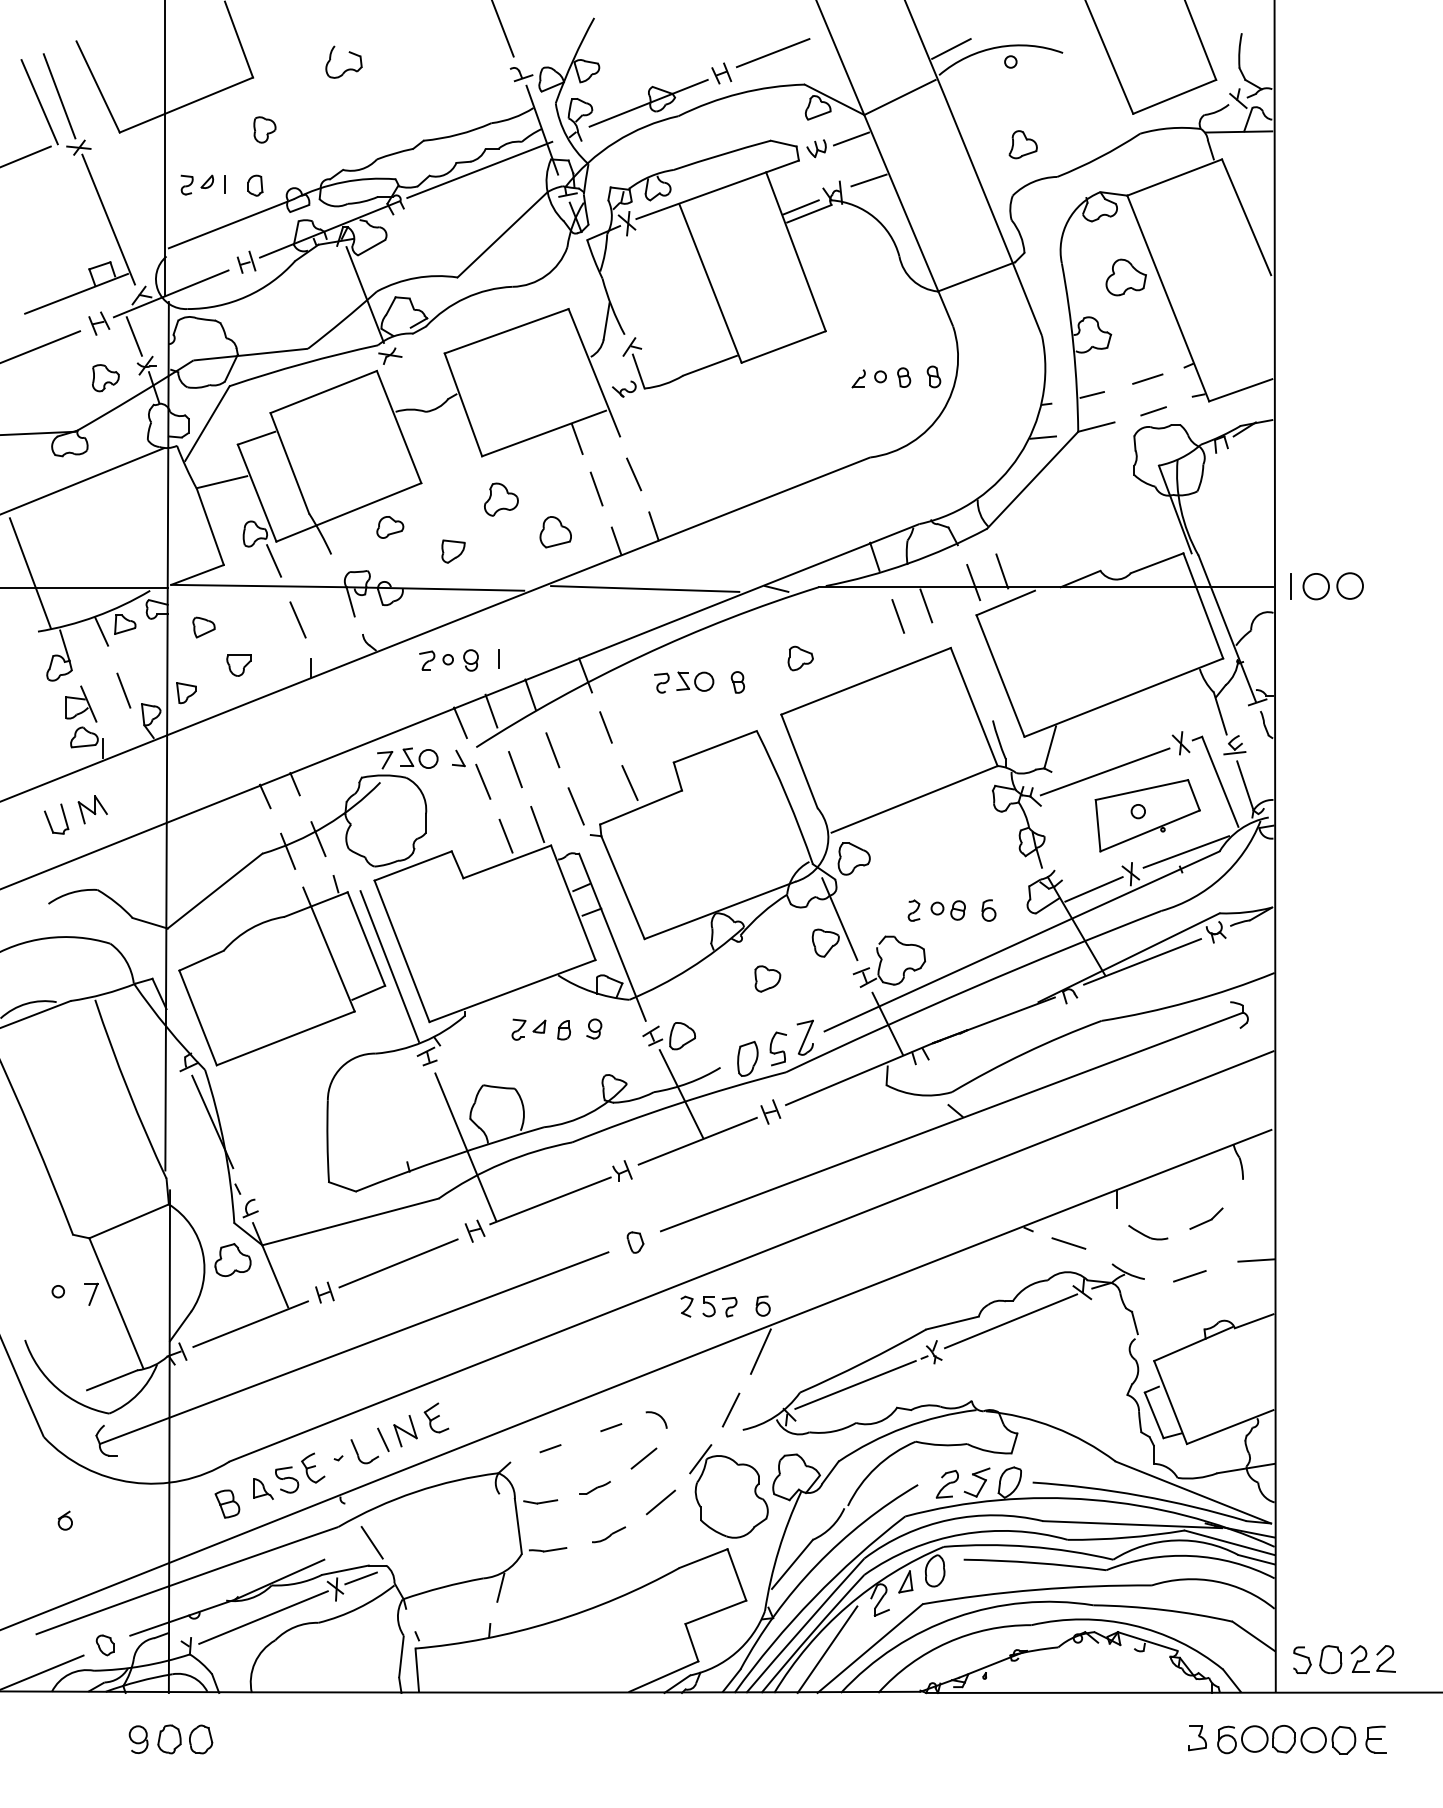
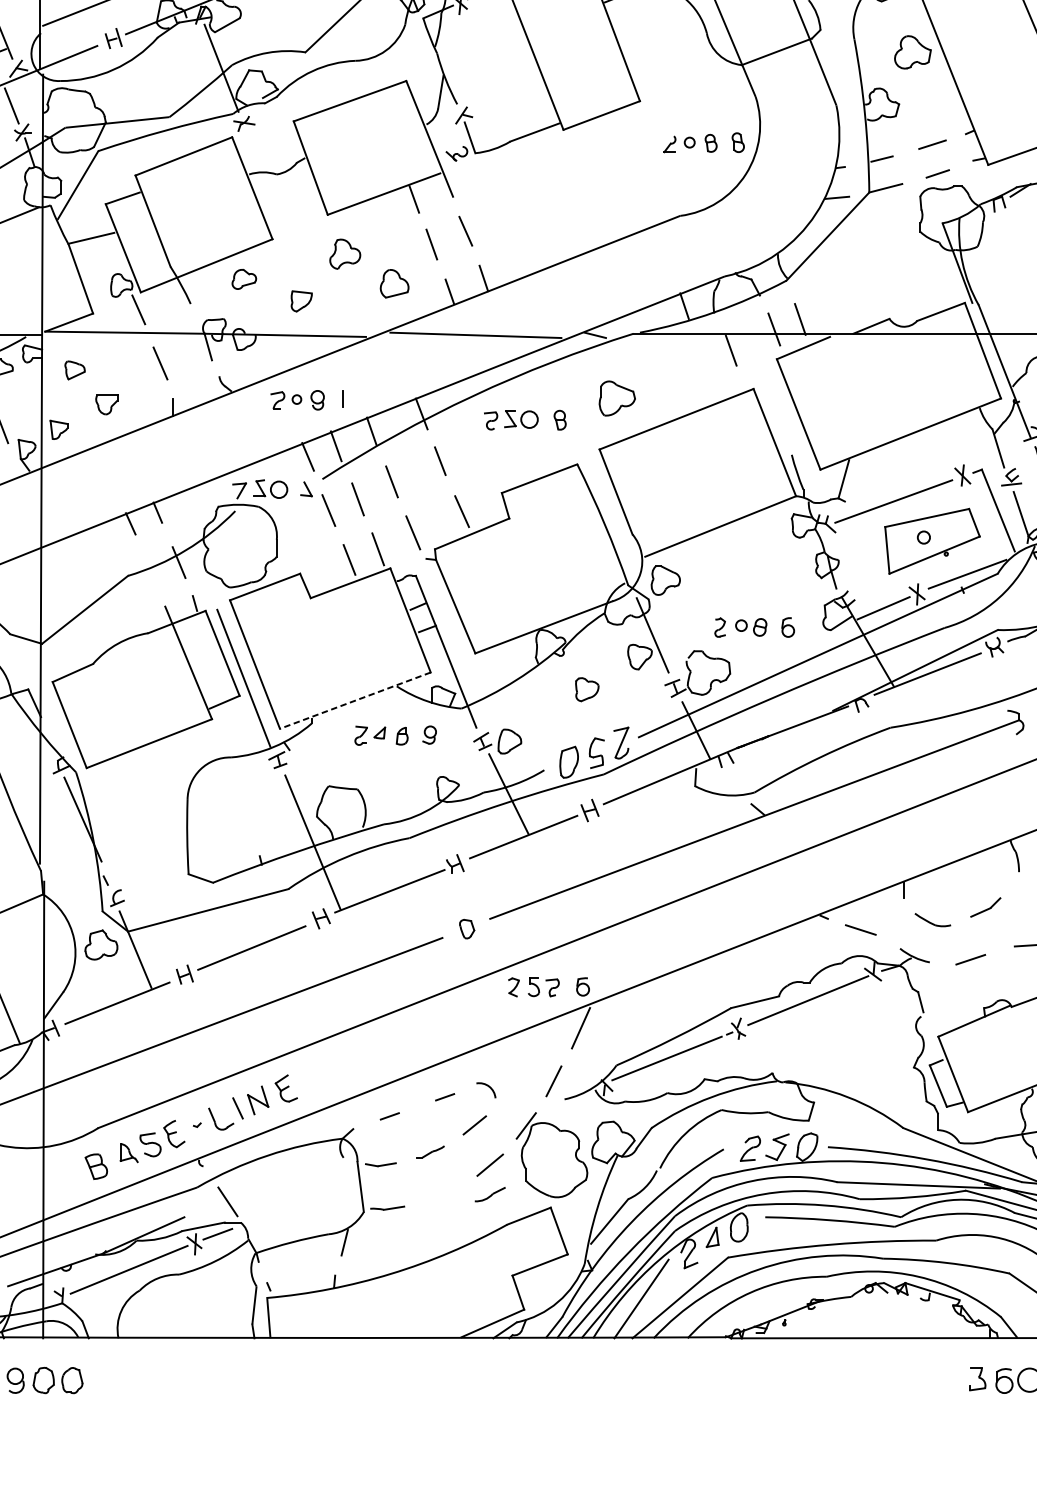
line: (898, 616) -> (706, 360), removed
part: (800, 658) -> (616, 398), size x1.6
line: (288, 850) -> (151, 572), removed
line: (512, 991) -> (355, 701), solid -> dashed
part: (609, 1534) -> (490, 1194), moved

